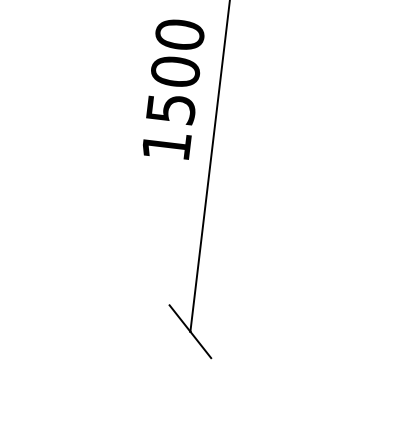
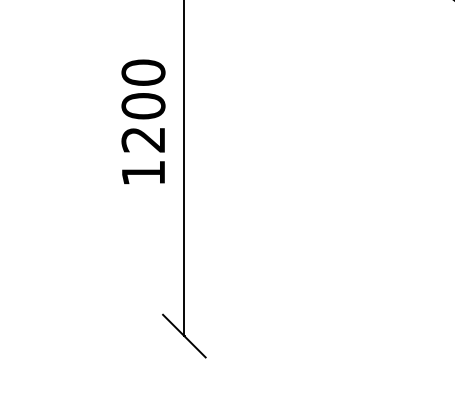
text: (171, 108) -> (143, 139), 1500 -> 1200

